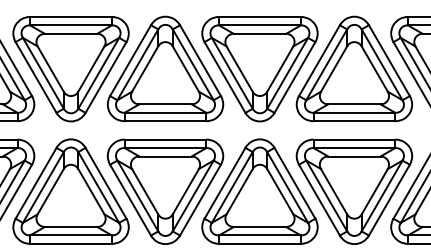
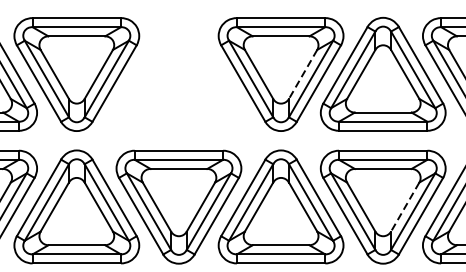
part: (165, 68) -> (178, 73), removed
line: (280, 69) -> (303, 74), solid -> dashed
line: (374, 192) -> (404, 207), solid -> dashed

